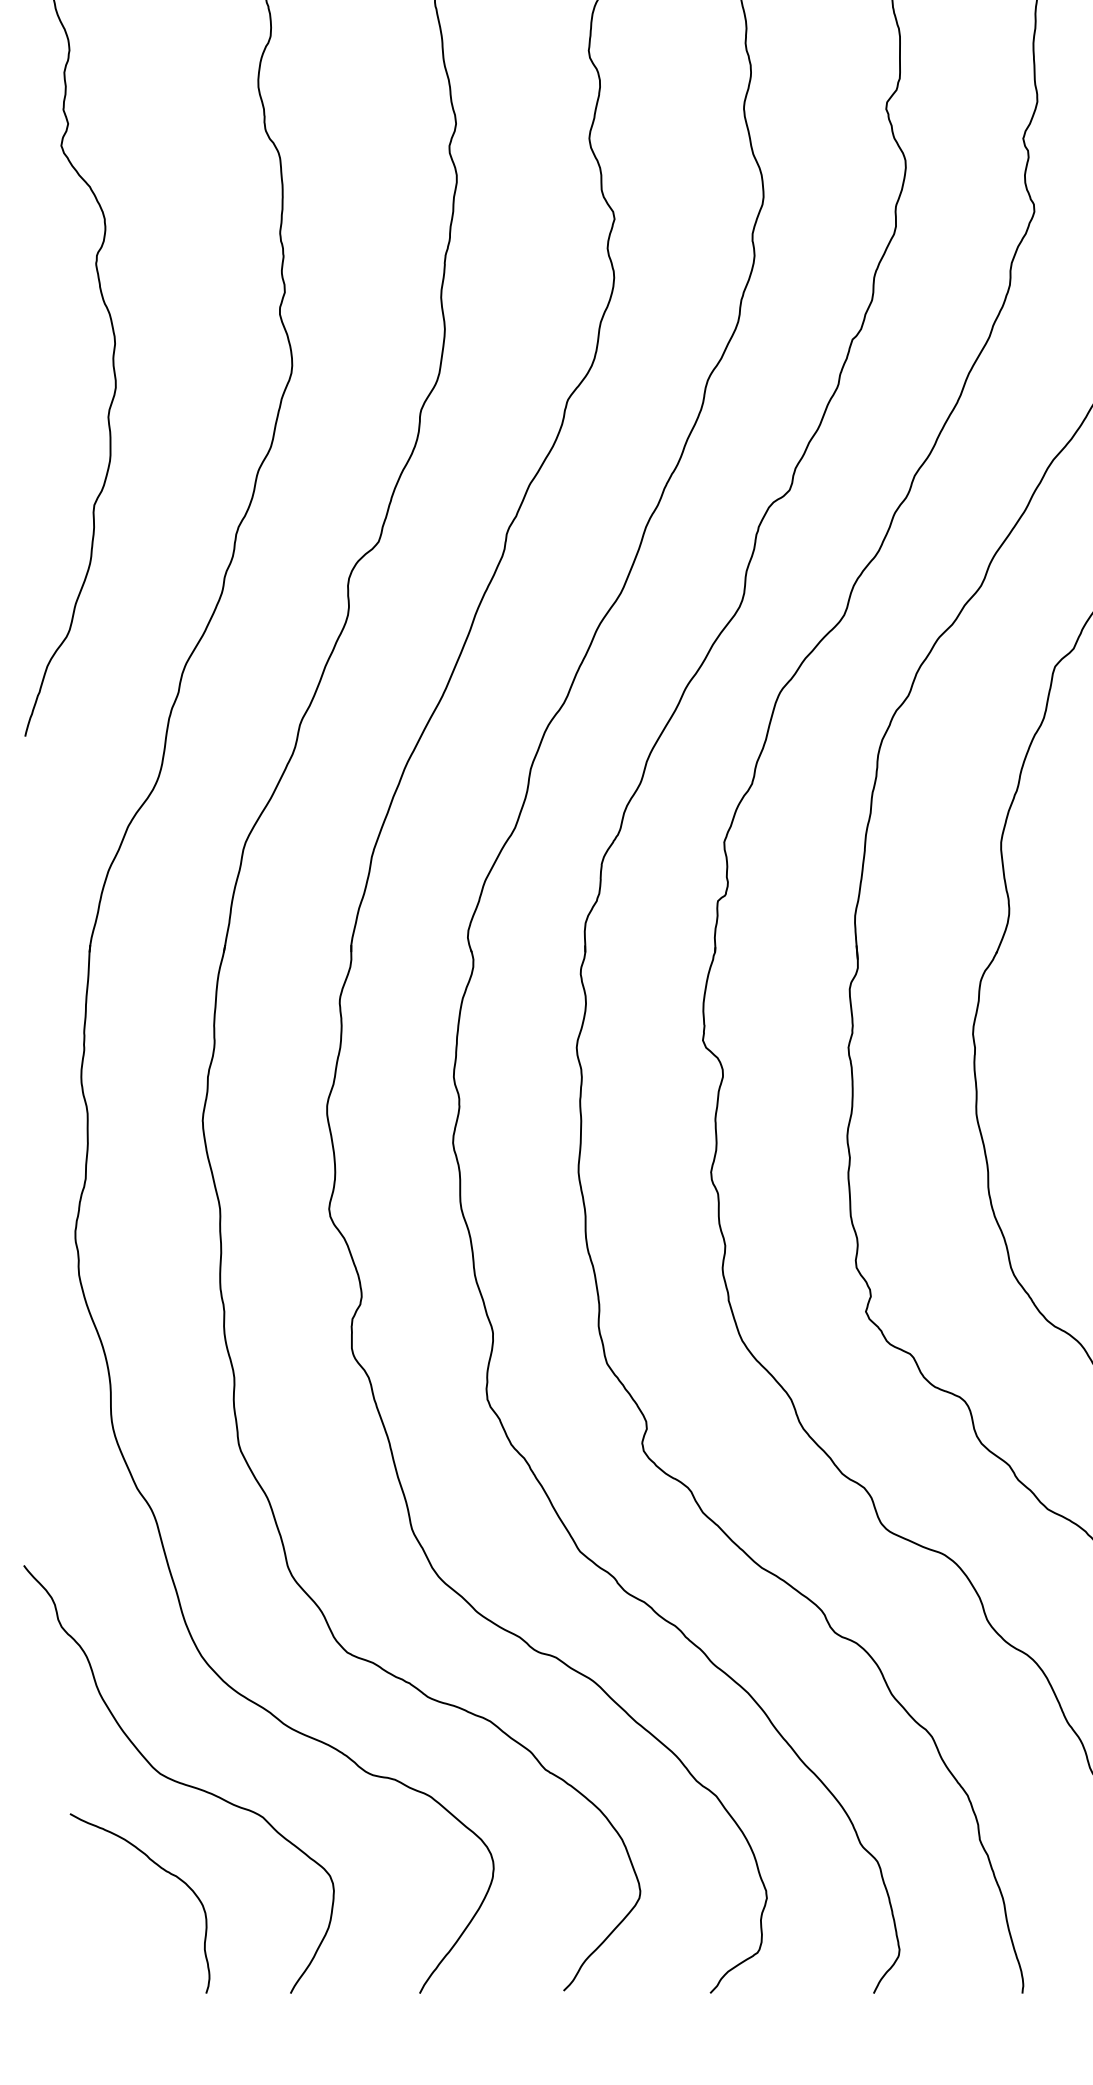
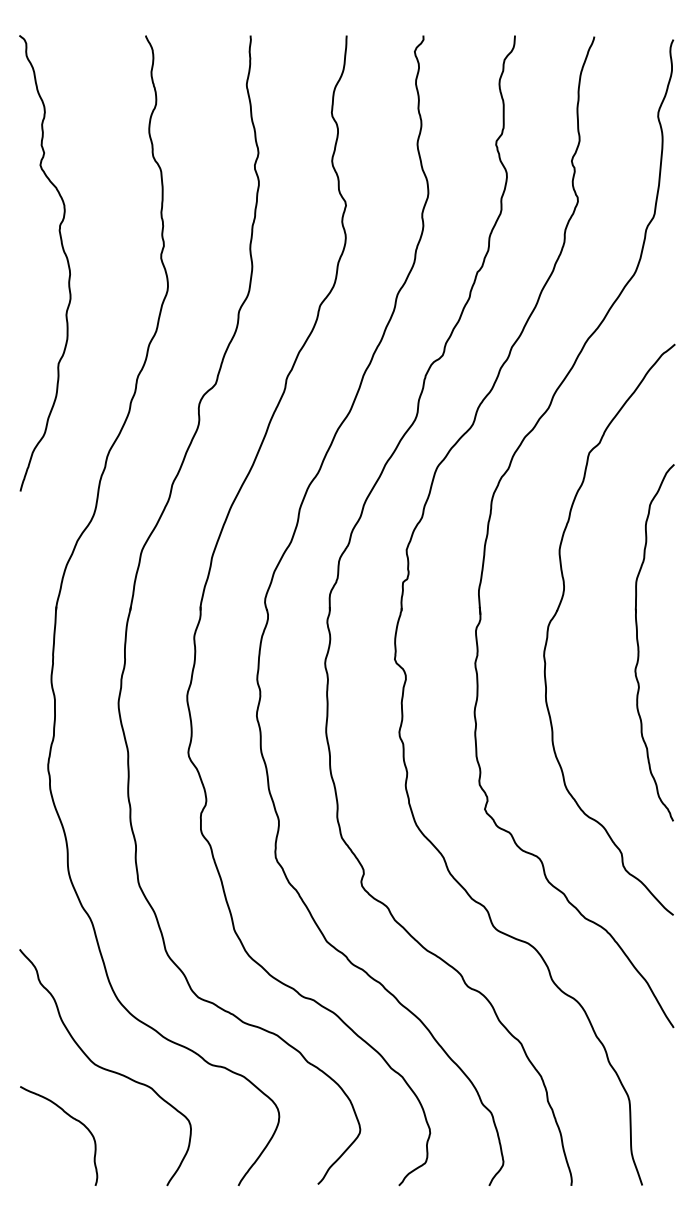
curve: (162, 1871) -> (71, 1118), moved

